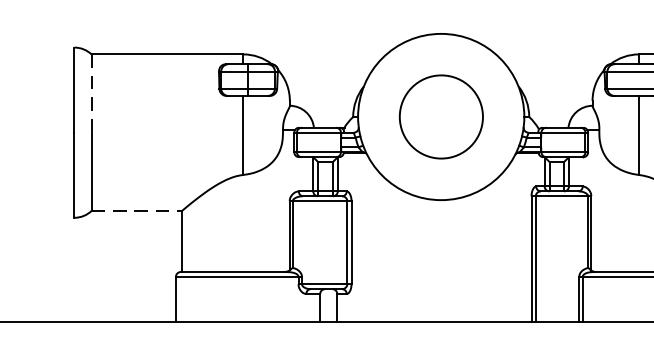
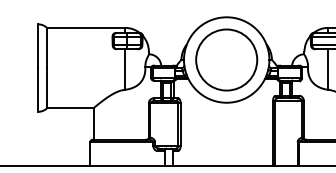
line: (92, 94) -> (47, 48), dashed -> solid
circle: (440, 115) -> (226, 59), size x1.43
line: (137, 211) -> (70, 108), dashed -> solid

